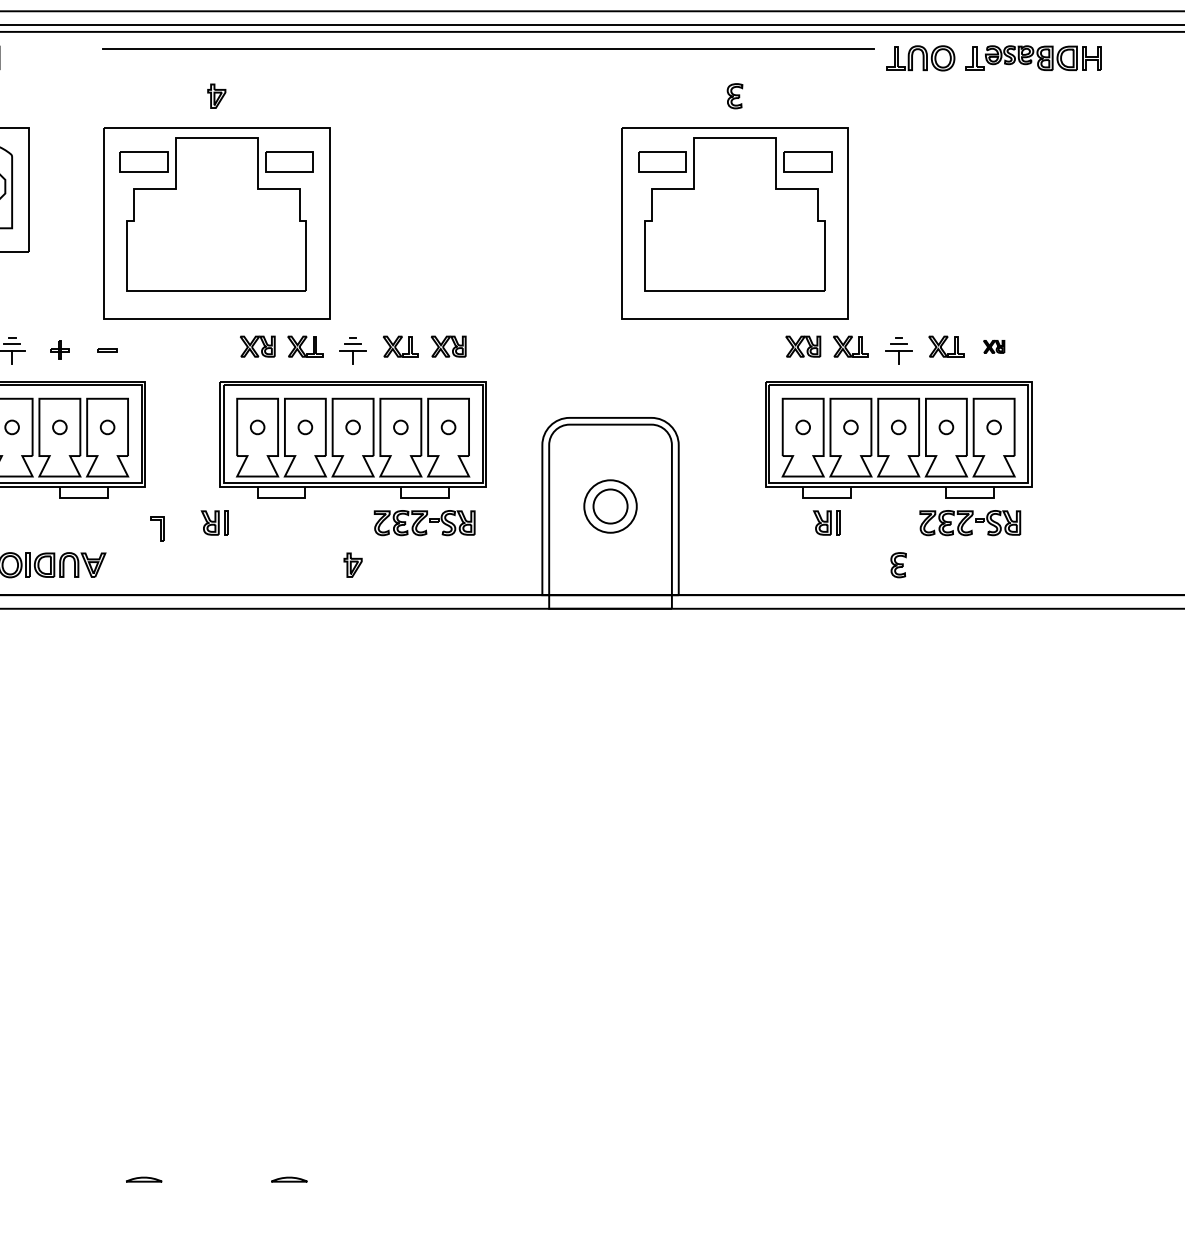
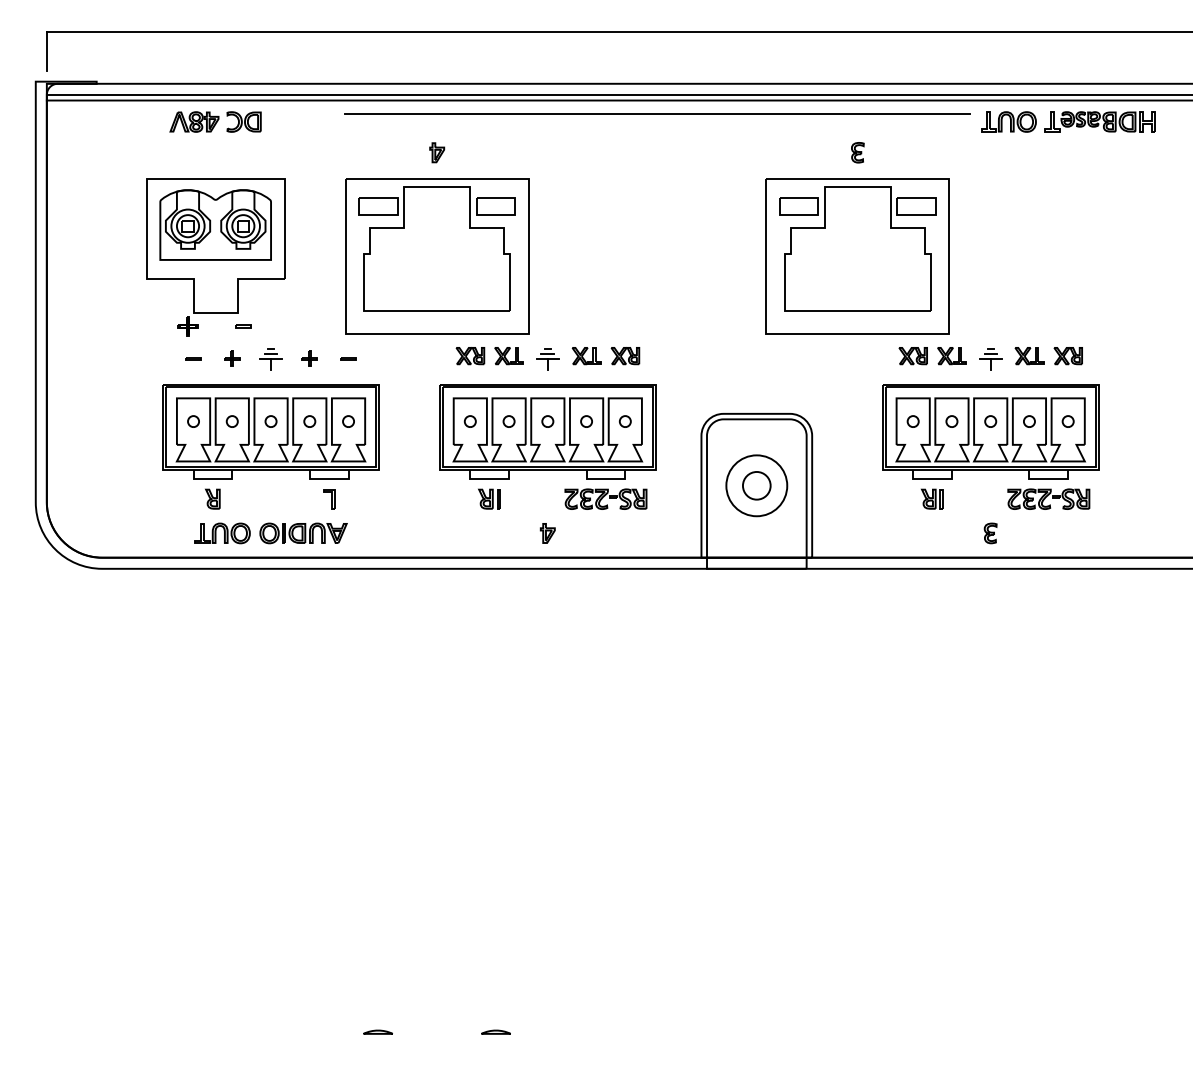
part: (993, 347) -> (1067, 356), size x1.67
circle: (610, 506) -> (756, 485), size x1.43
part: (214, 522) -> (489, 498), moved
part: (158, 529) -> (329, 499), moved

